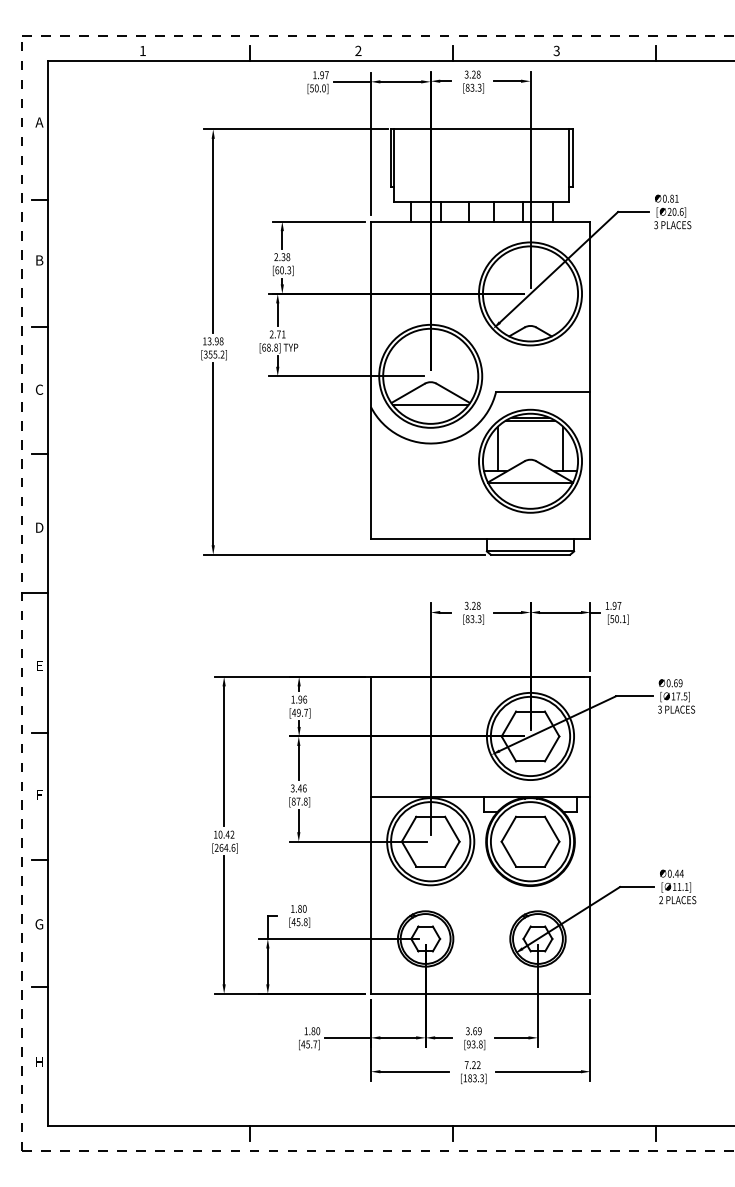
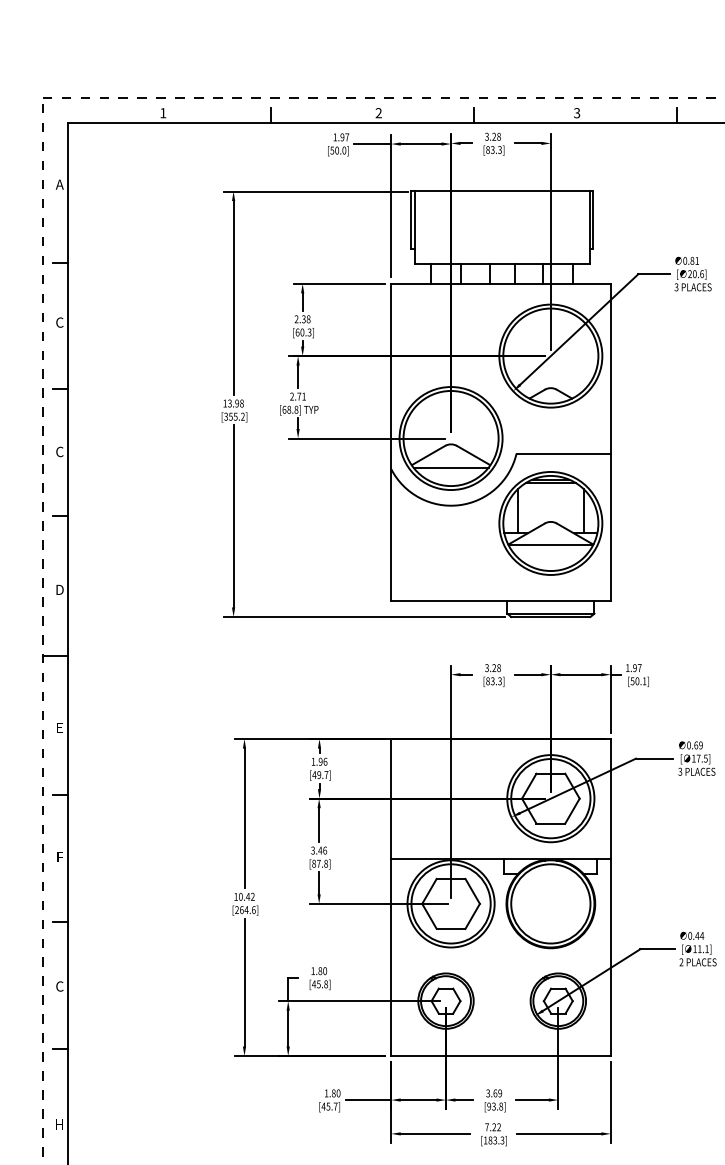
text: (39, 260) -> (59, 322), B -> C
part: (530, 841) -> (550, 903), removed
text: (39, 924) -> (59, 986), G -> C

